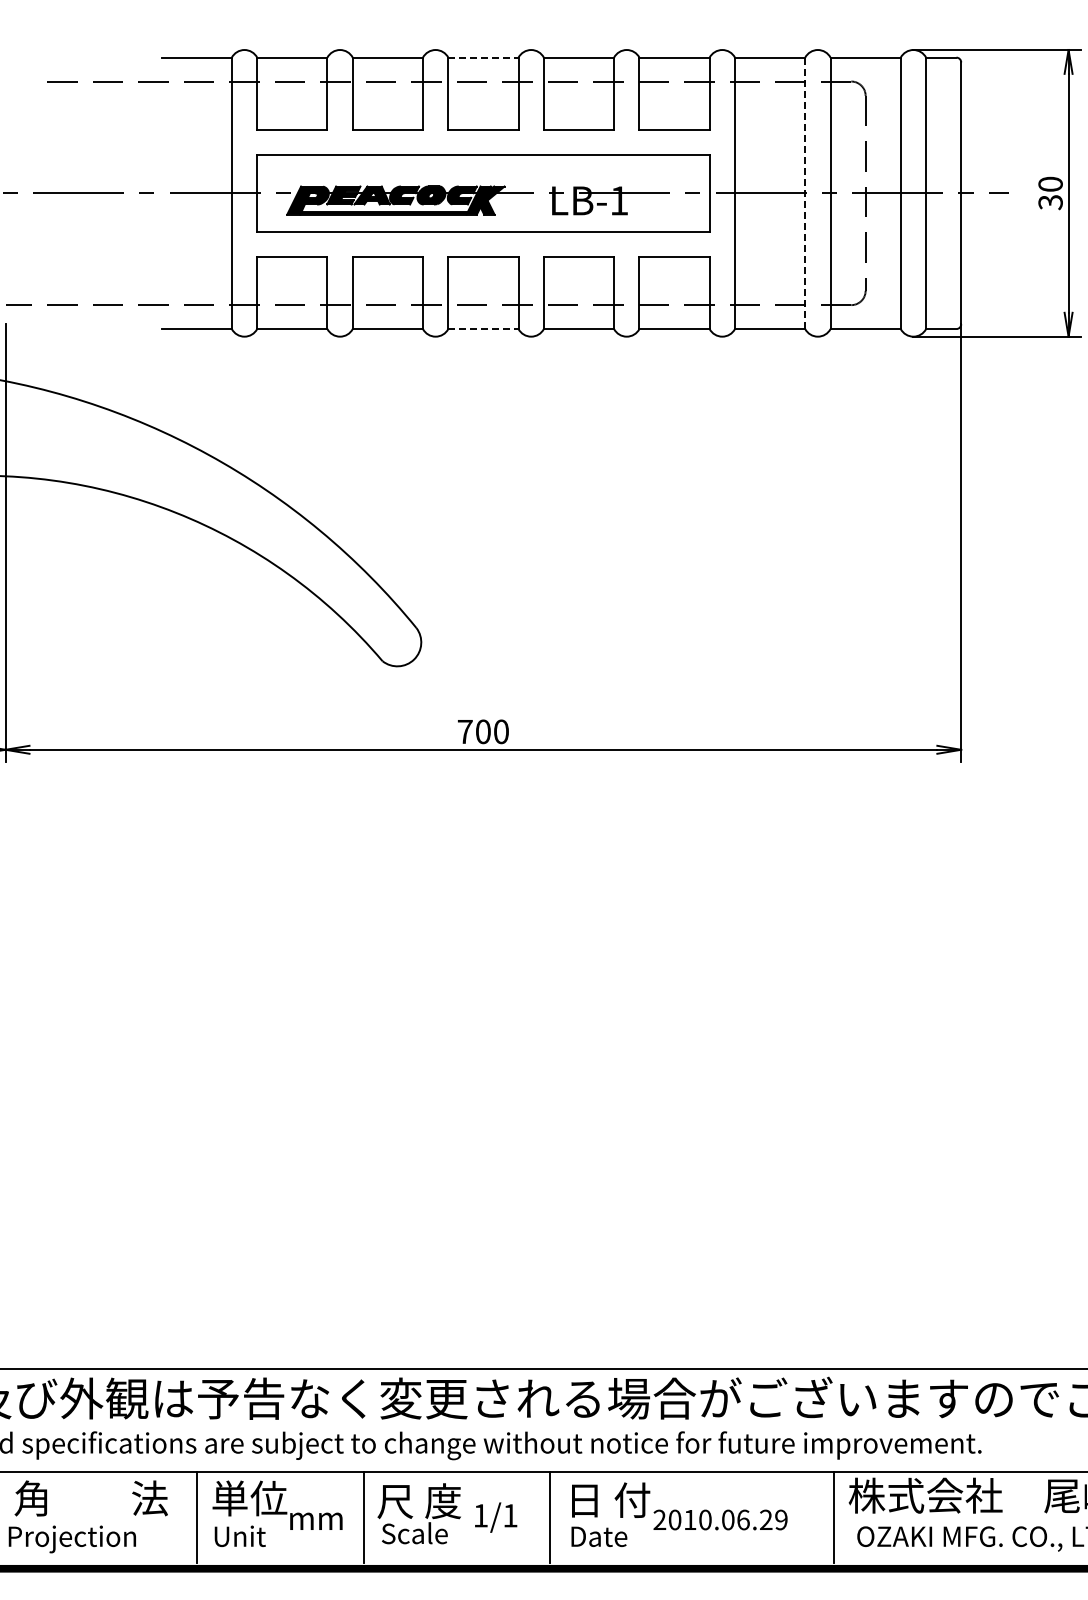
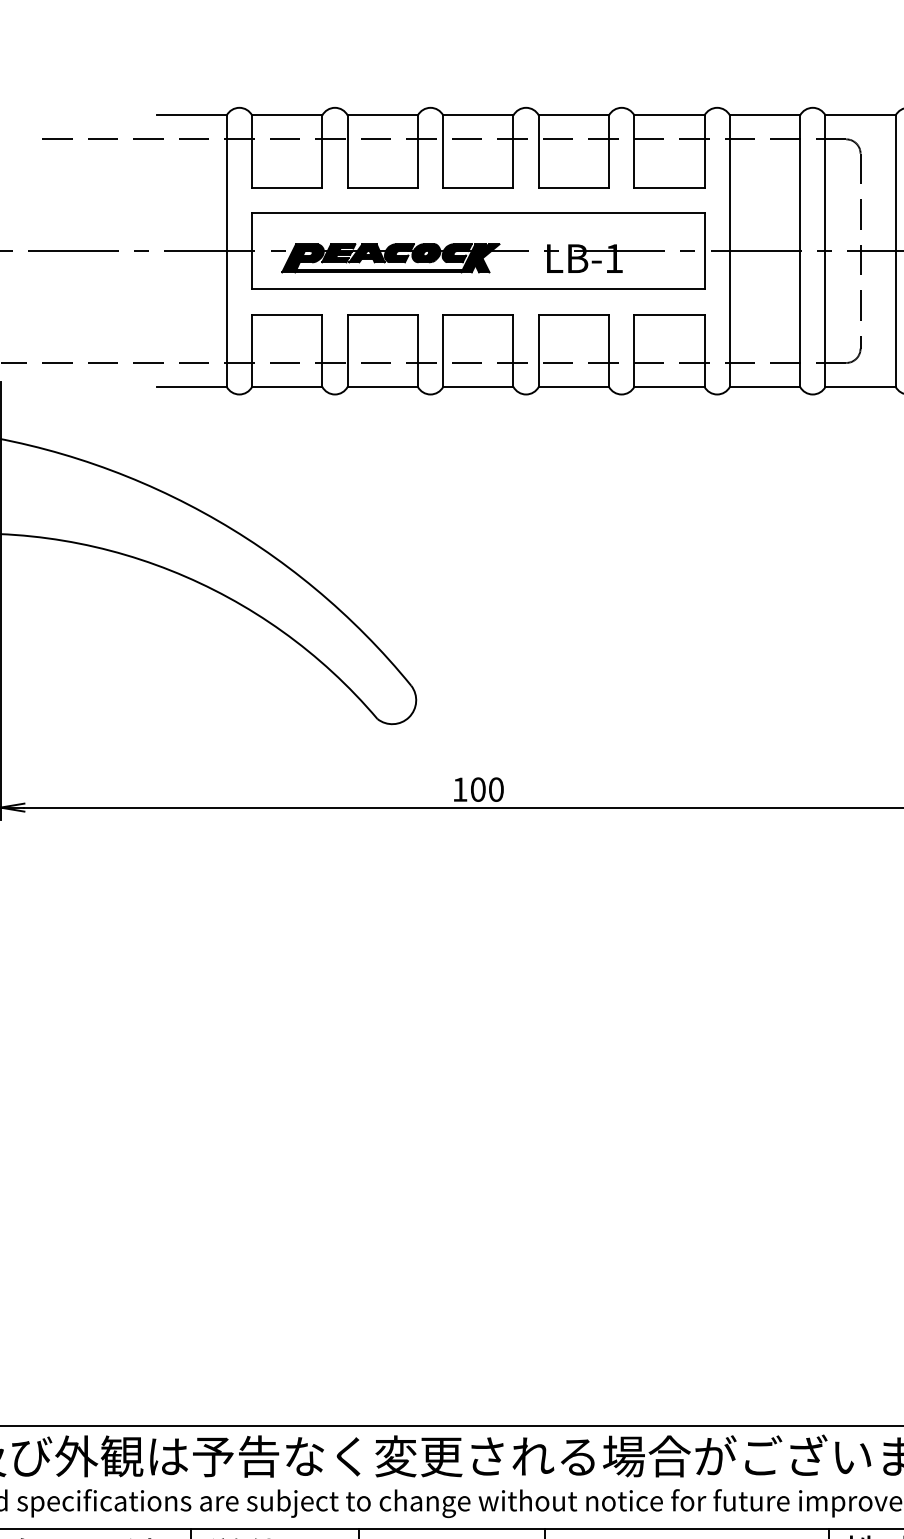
line: (483, 57) -> (478, 115), dashed -> solid
line: (805, 193) -> (800, 251), dashed -> solid
line: (483, 329) -> (478, 387), dashed -> solid
text: (464, 731) -> (459, 789), 700 -> 100

